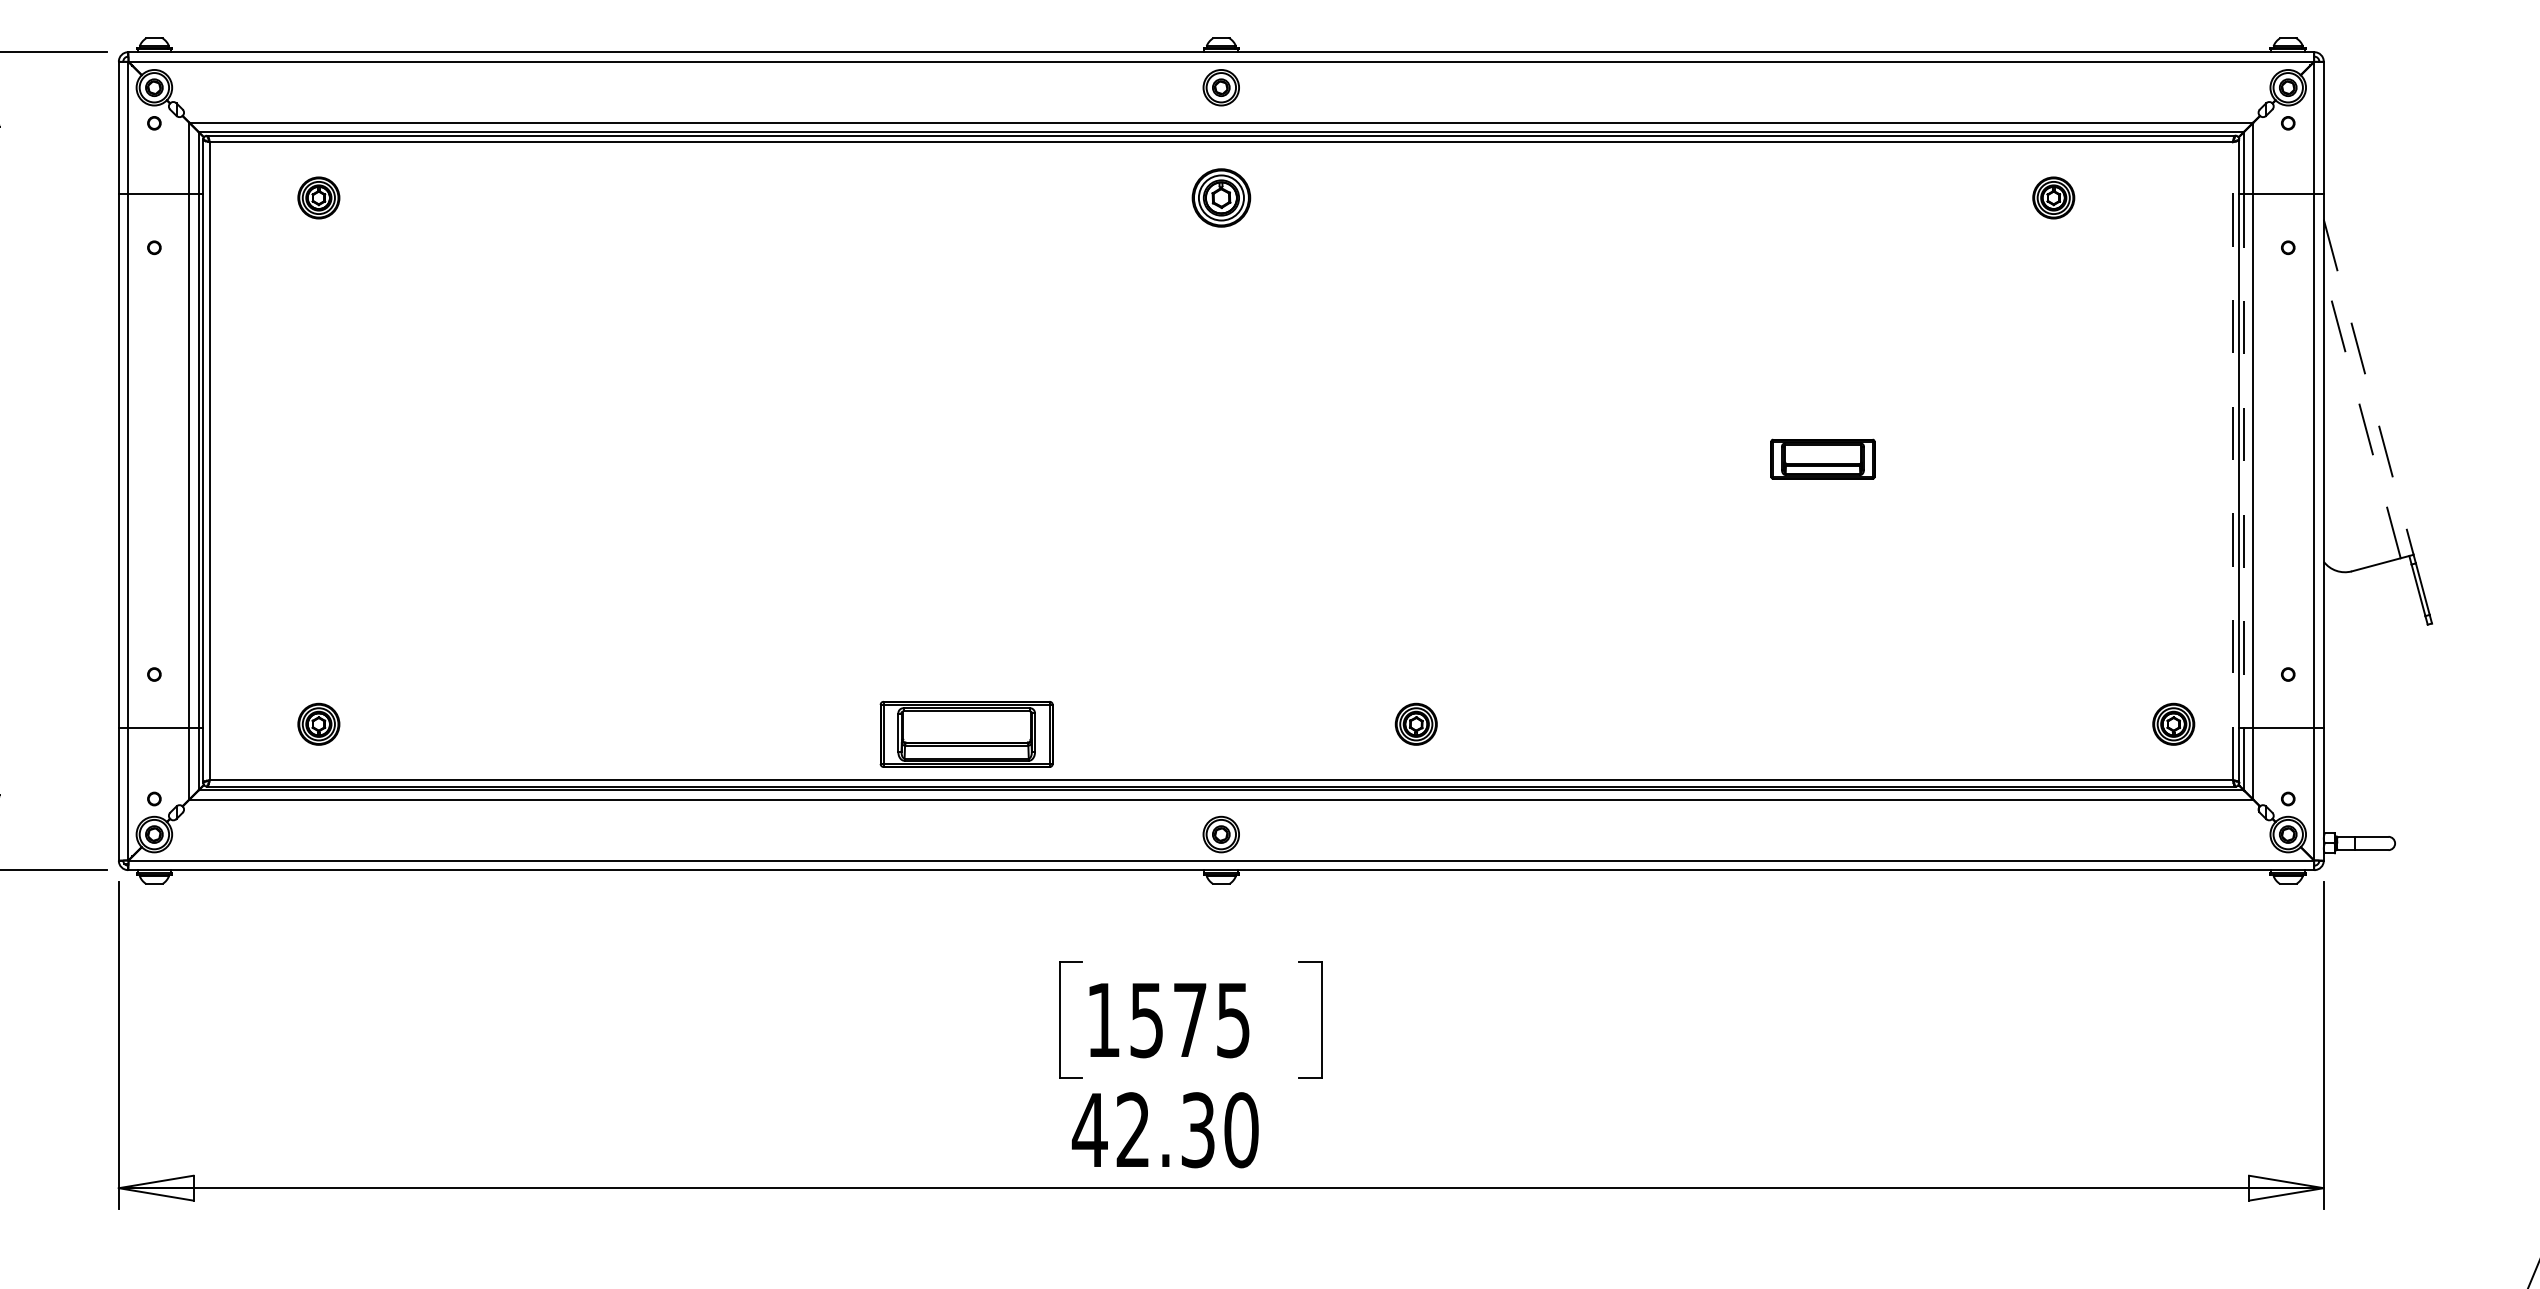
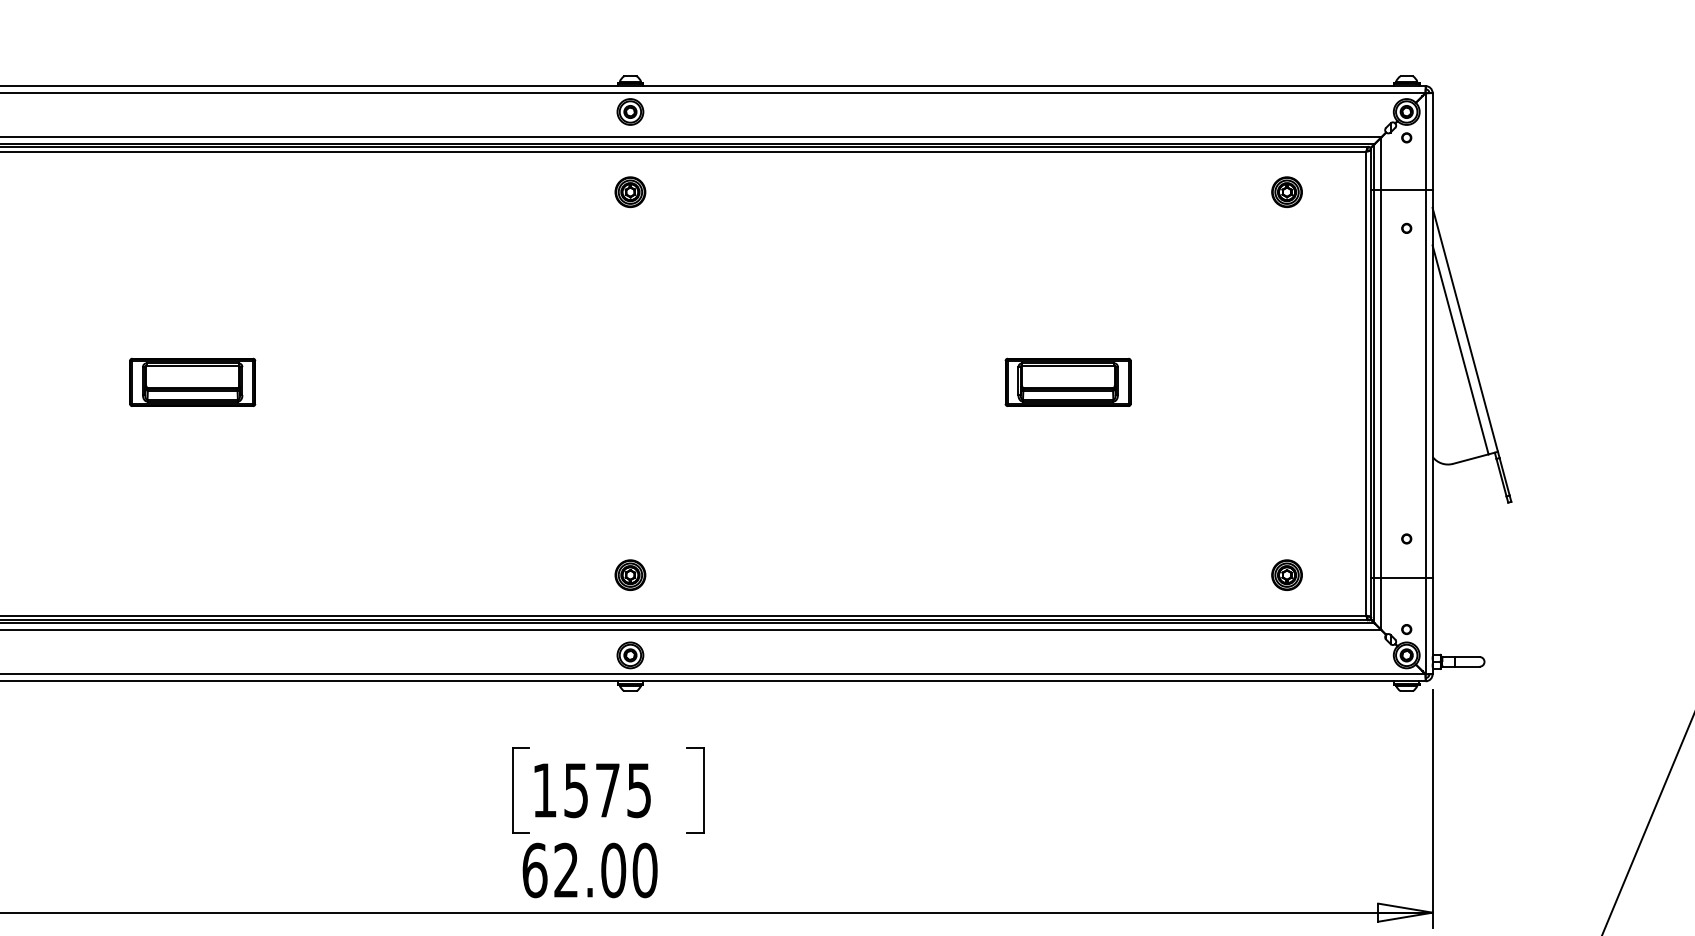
part: (1220, 197) -> (629, 191), size x0.71
part: (2053, 197) -> (1286, 191), moved
line: (2368, 387) -> (1465, 330), dashed -> solid
line: (2362, 414) -> (1460, 349), dashed -> solid
part: (1822, 458) -> (1067, 381), size x1.67
line: (2232, 461) -> (1366, 383), dashed -> solid
line: (2243, 461) -> (1374, 383), dashed -> solid
part: (1415, 723) -> (629, 574), moved
part: (2173, 723) -> (1286, 574), moved
part: (966, 734) -> (192, 382), moved
text: (1143, 1130) -> (573, 870), 42.30 -> 62.00

